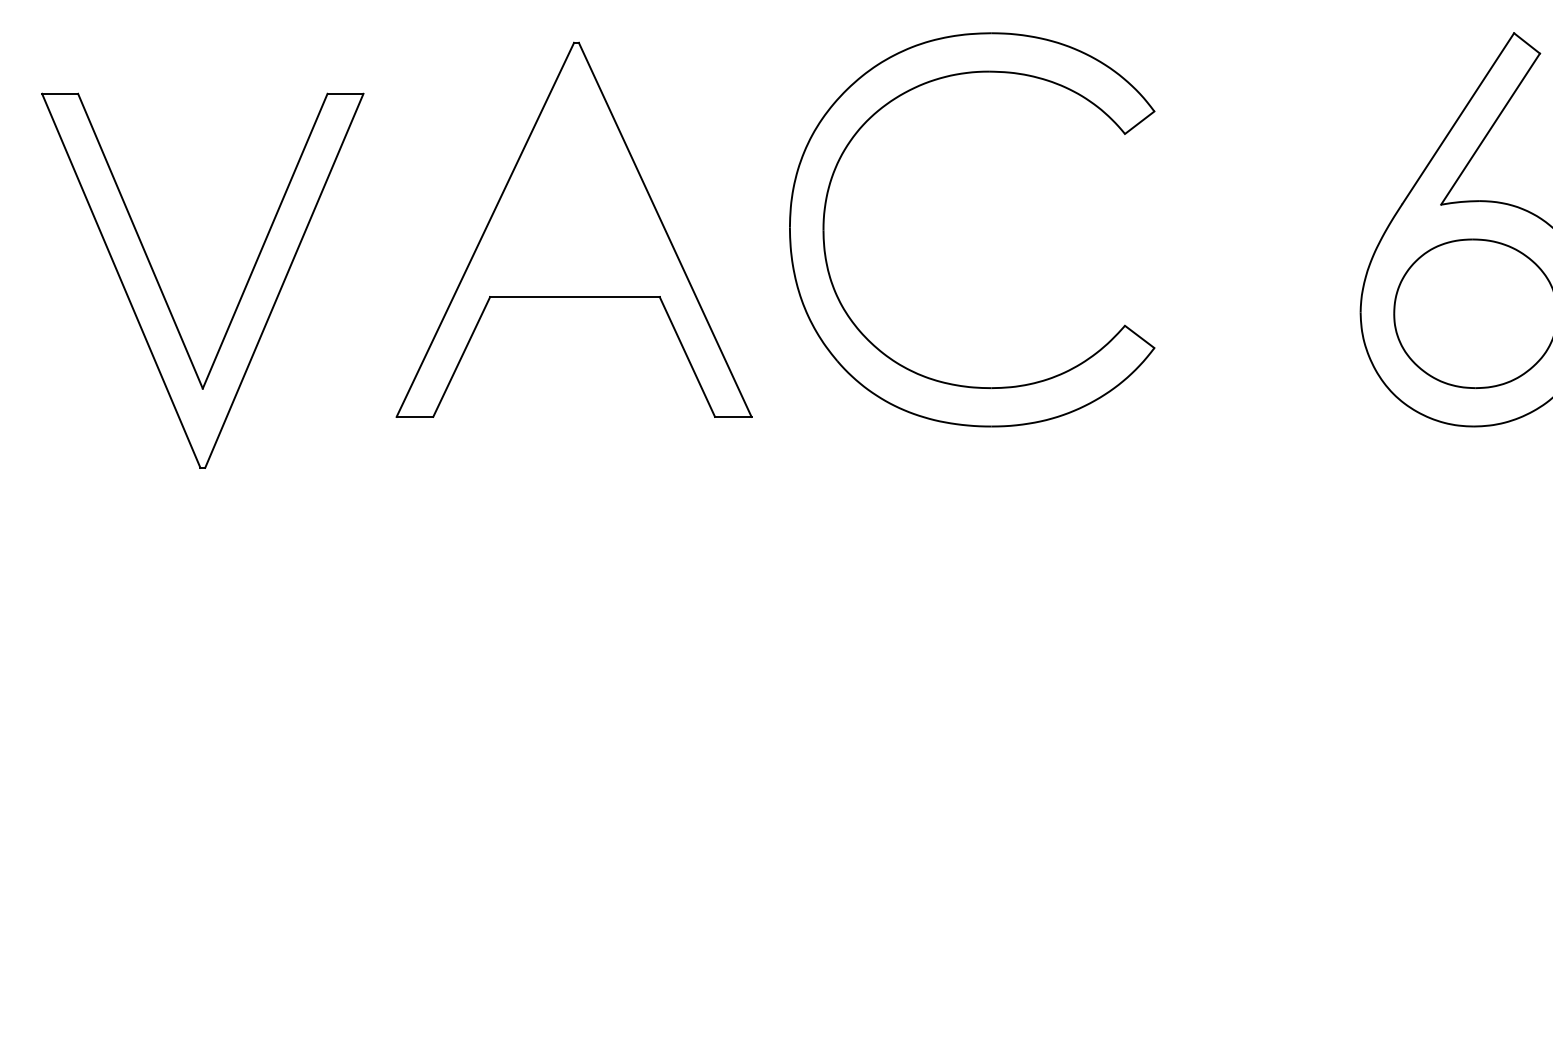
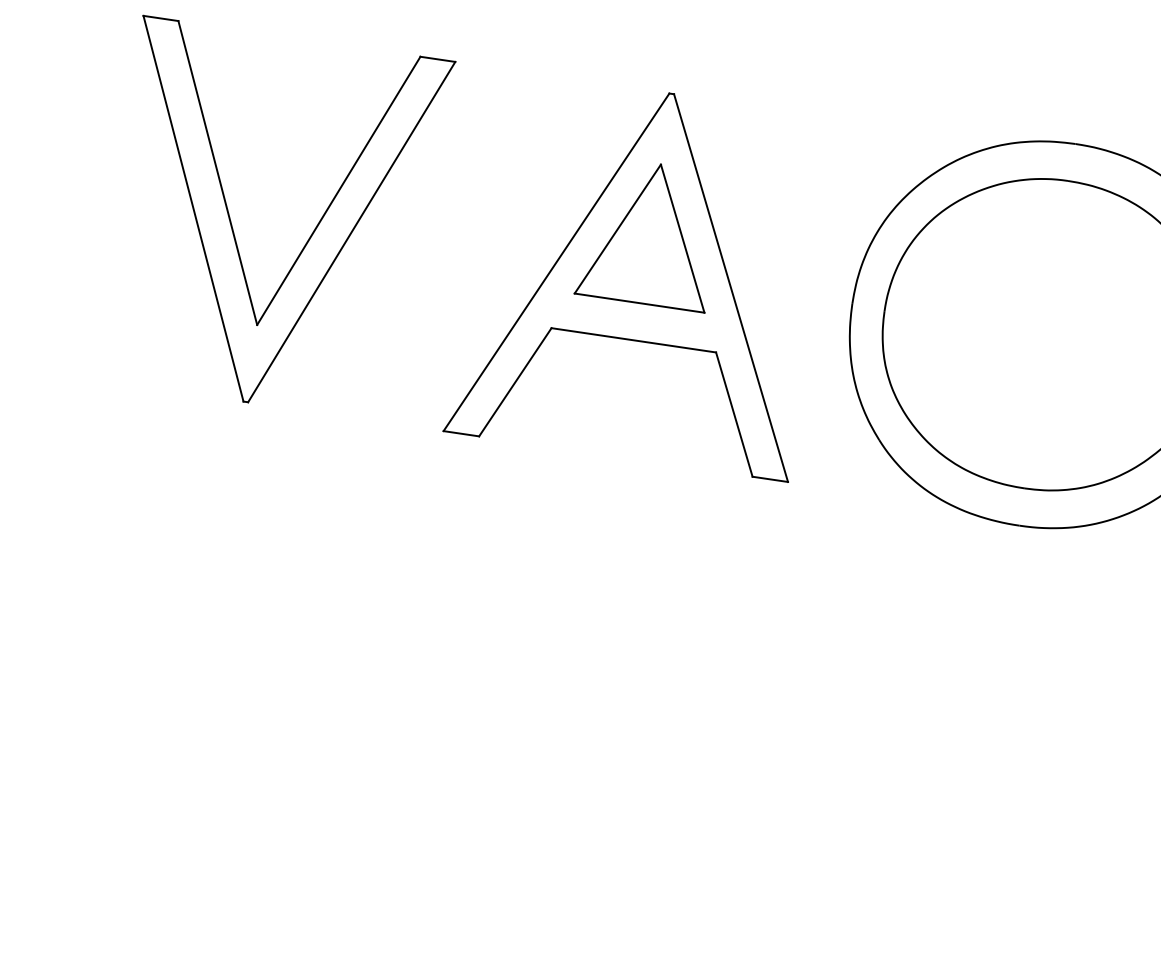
part: (574, 186) -> (649, 233), added
part: (166, 299) -> (234, 233), moved

